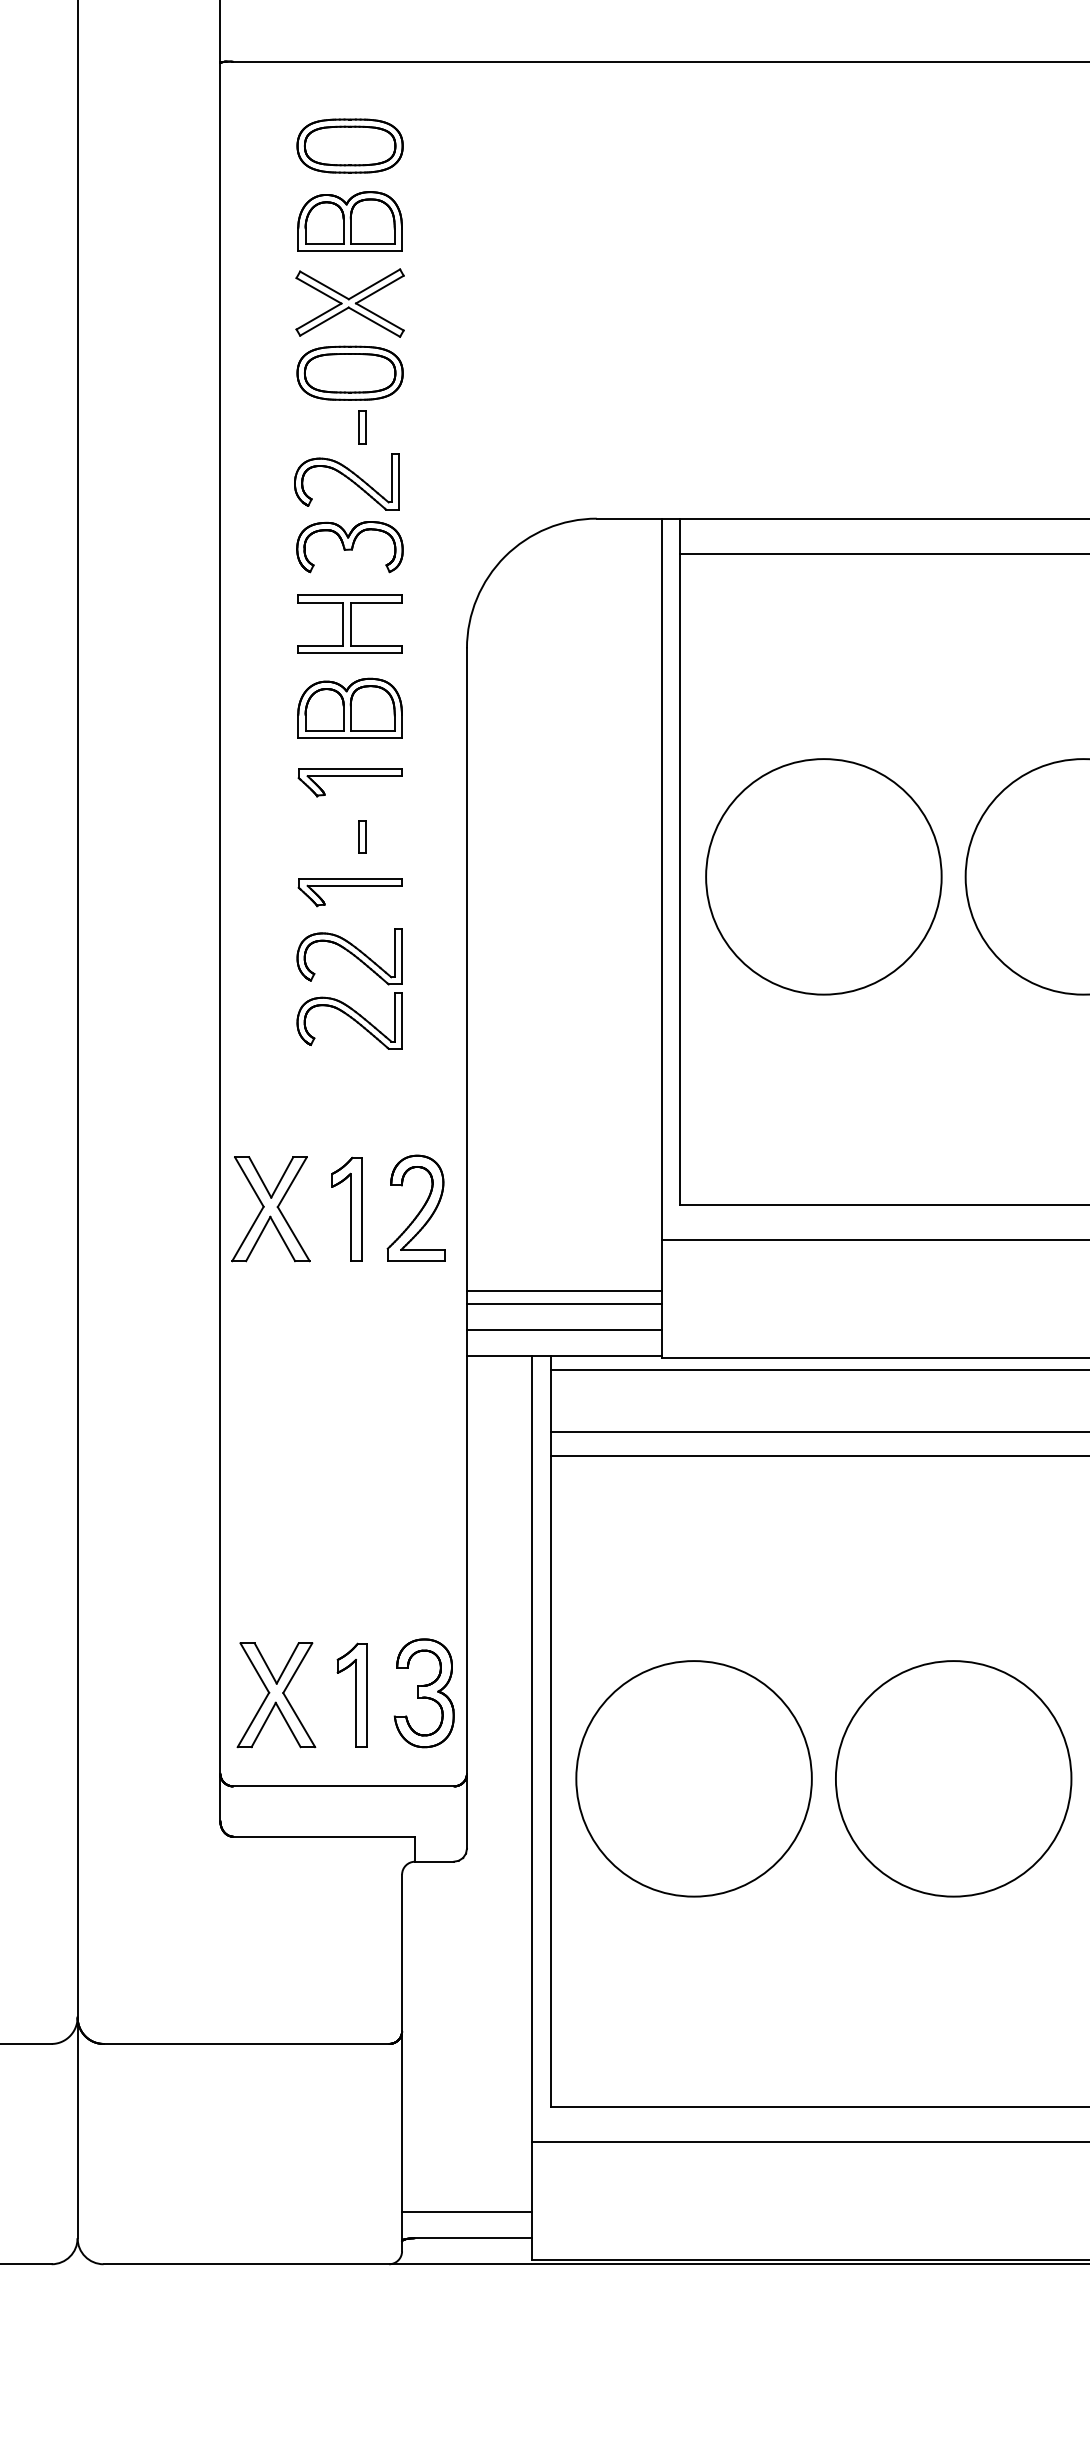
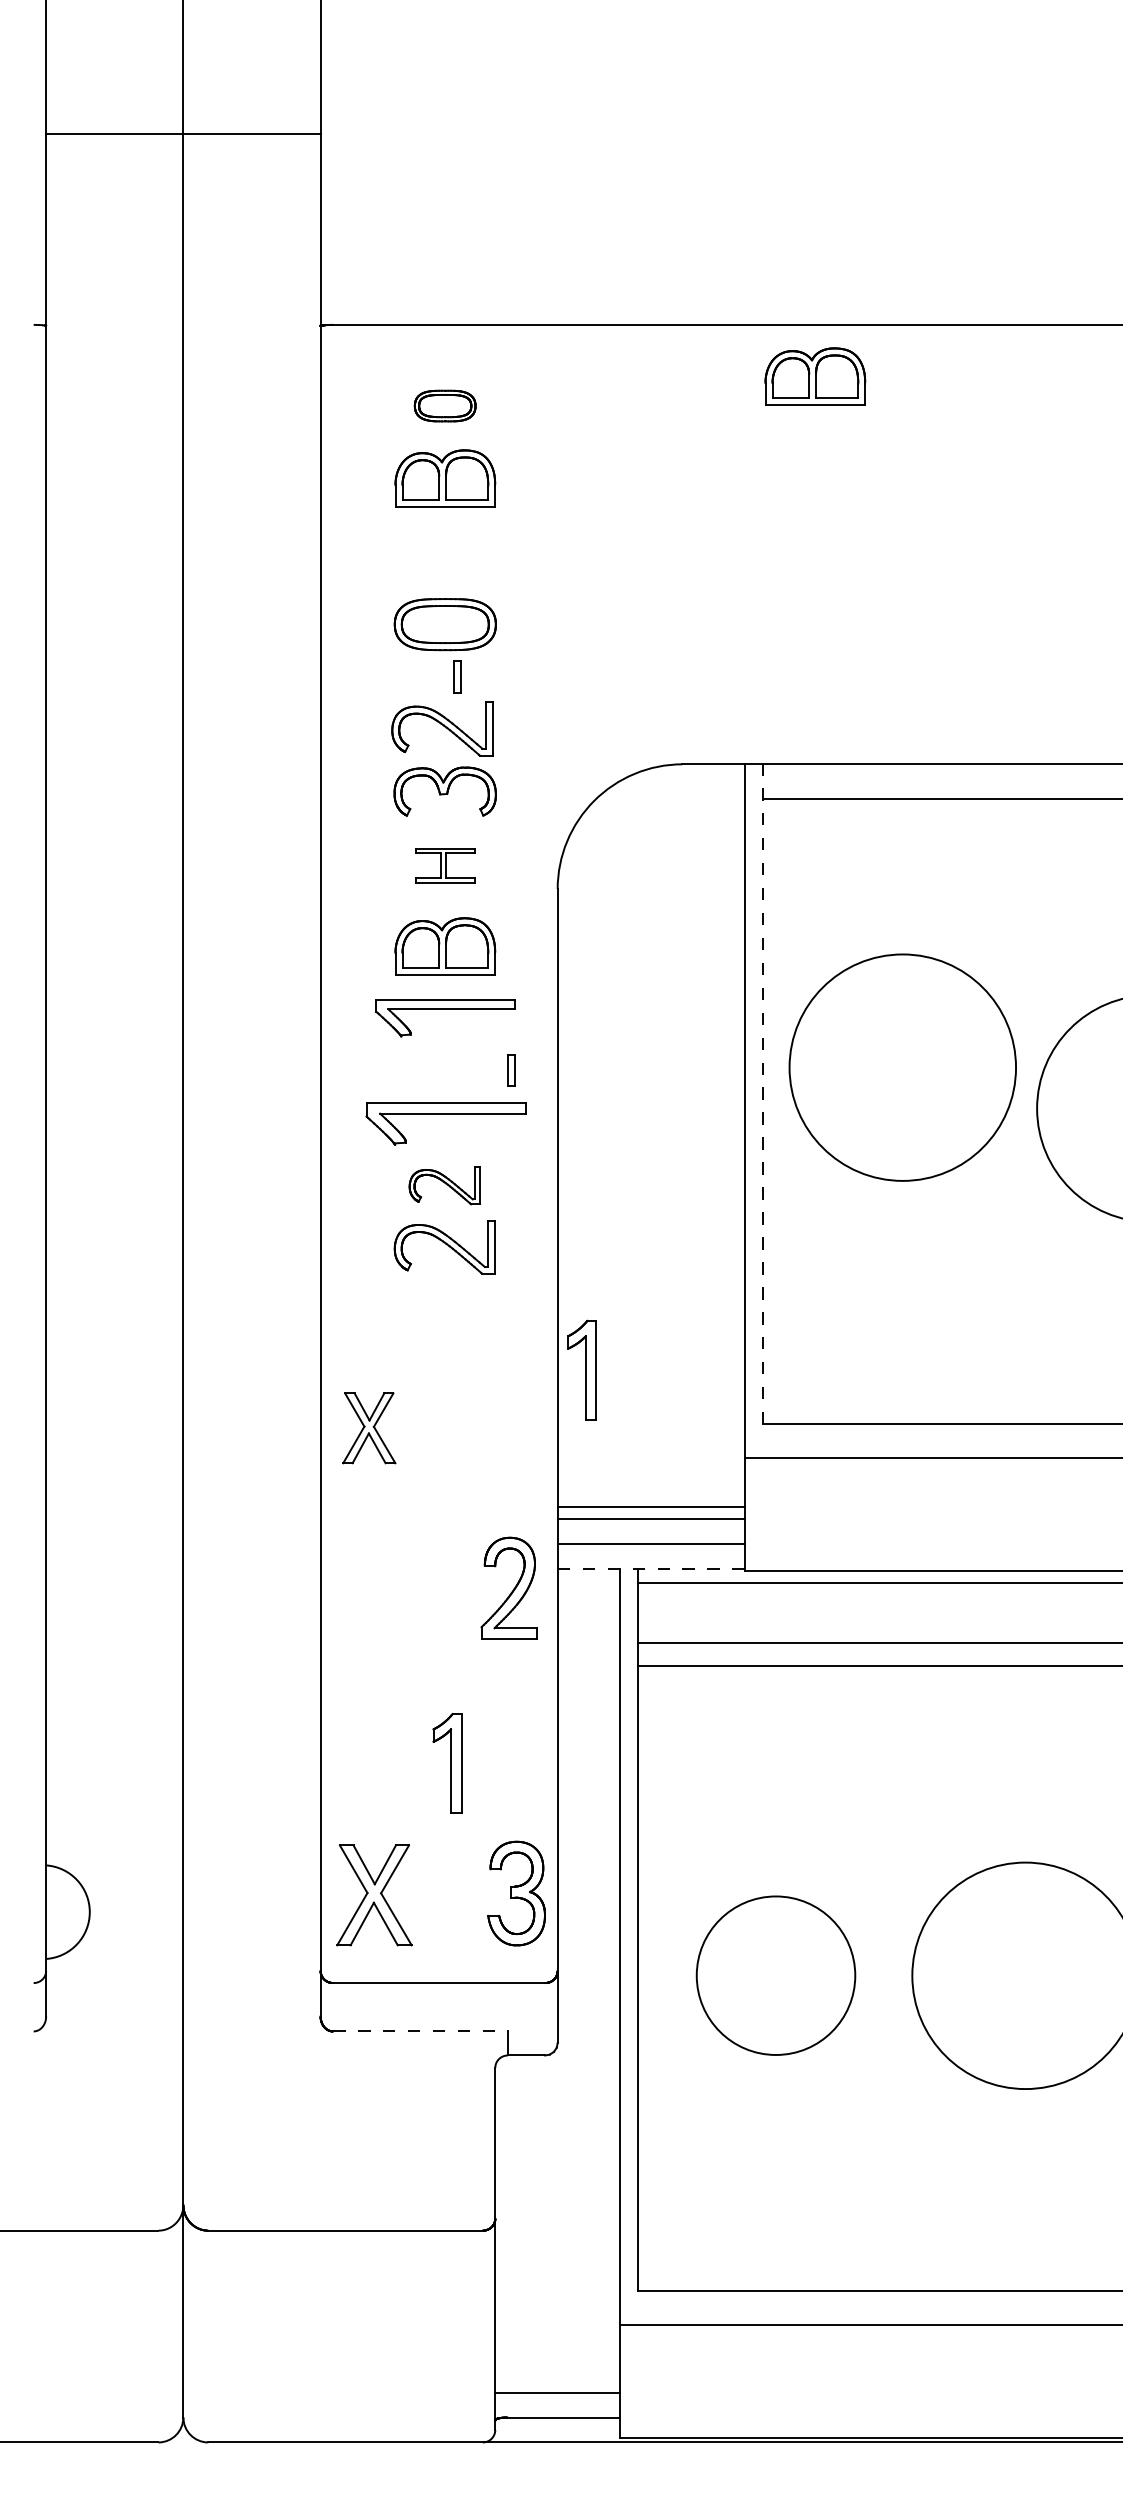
part: (735, 115) -> (815, 376), added
part: (349, 145) -> (444, 405), size x0.6
part: (349, 302) -> (444, 556), removed
part: (350, 623) -> (445, 865), size x0.6
part: (349, 783) -> (444, 1018), size x1.4
part: (362, 837) -> (511, 1070), moved
line: (680, 861) -> (762, 1093), solid -> dashed
circle: (823, 876) -> (902, 1067), moved
part: (349, 892) -> (444, 1123), size x1.6
part: (349, 956) -> (444, 1185), size x0.7
part: (415, 1207) -> (508, 1587), moved
part: (346, 1208) -> (581, 1369), moved
part: (271, 1209) -> (369, 1428), size x0.7
line: (564, 1356) -> (651, 1569), solid -> dashed
part: (352, 1695) -> (447, 1763), moved
circle: (693, 1778) -> (775, 1975), size x0.7
line: (324, 1836) -> (420, 2031), solid -> dashed

